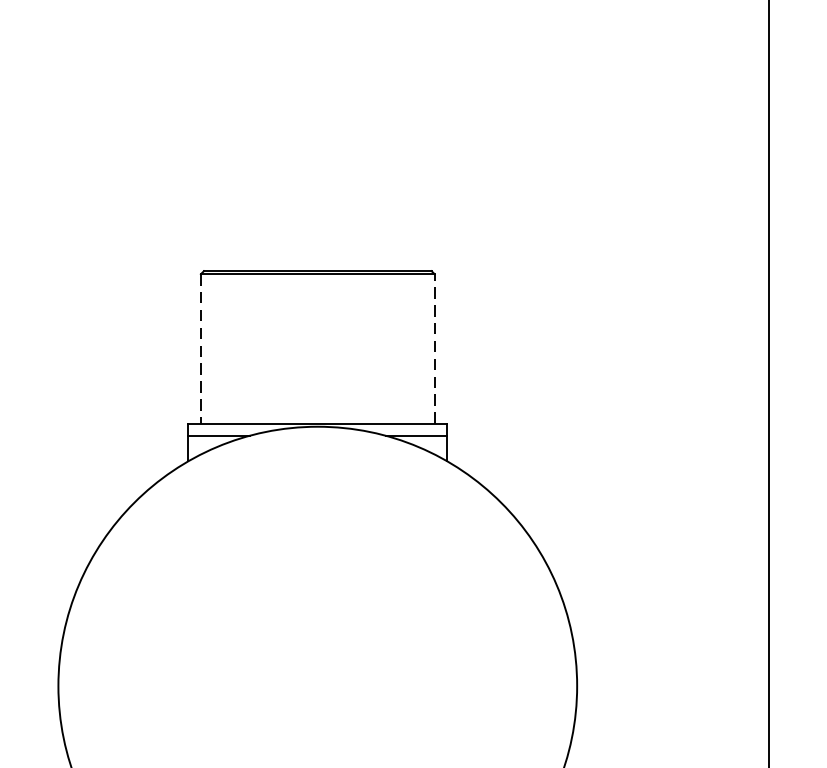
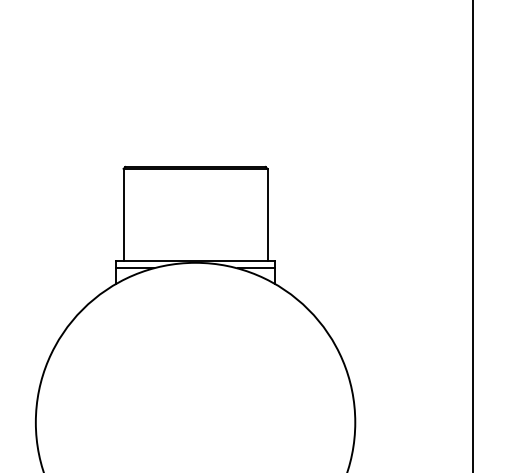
line: (434, 348) -> (267, 214), dashed -> solid
line: (200, 349) -> (123, 215), dashed -> solid

